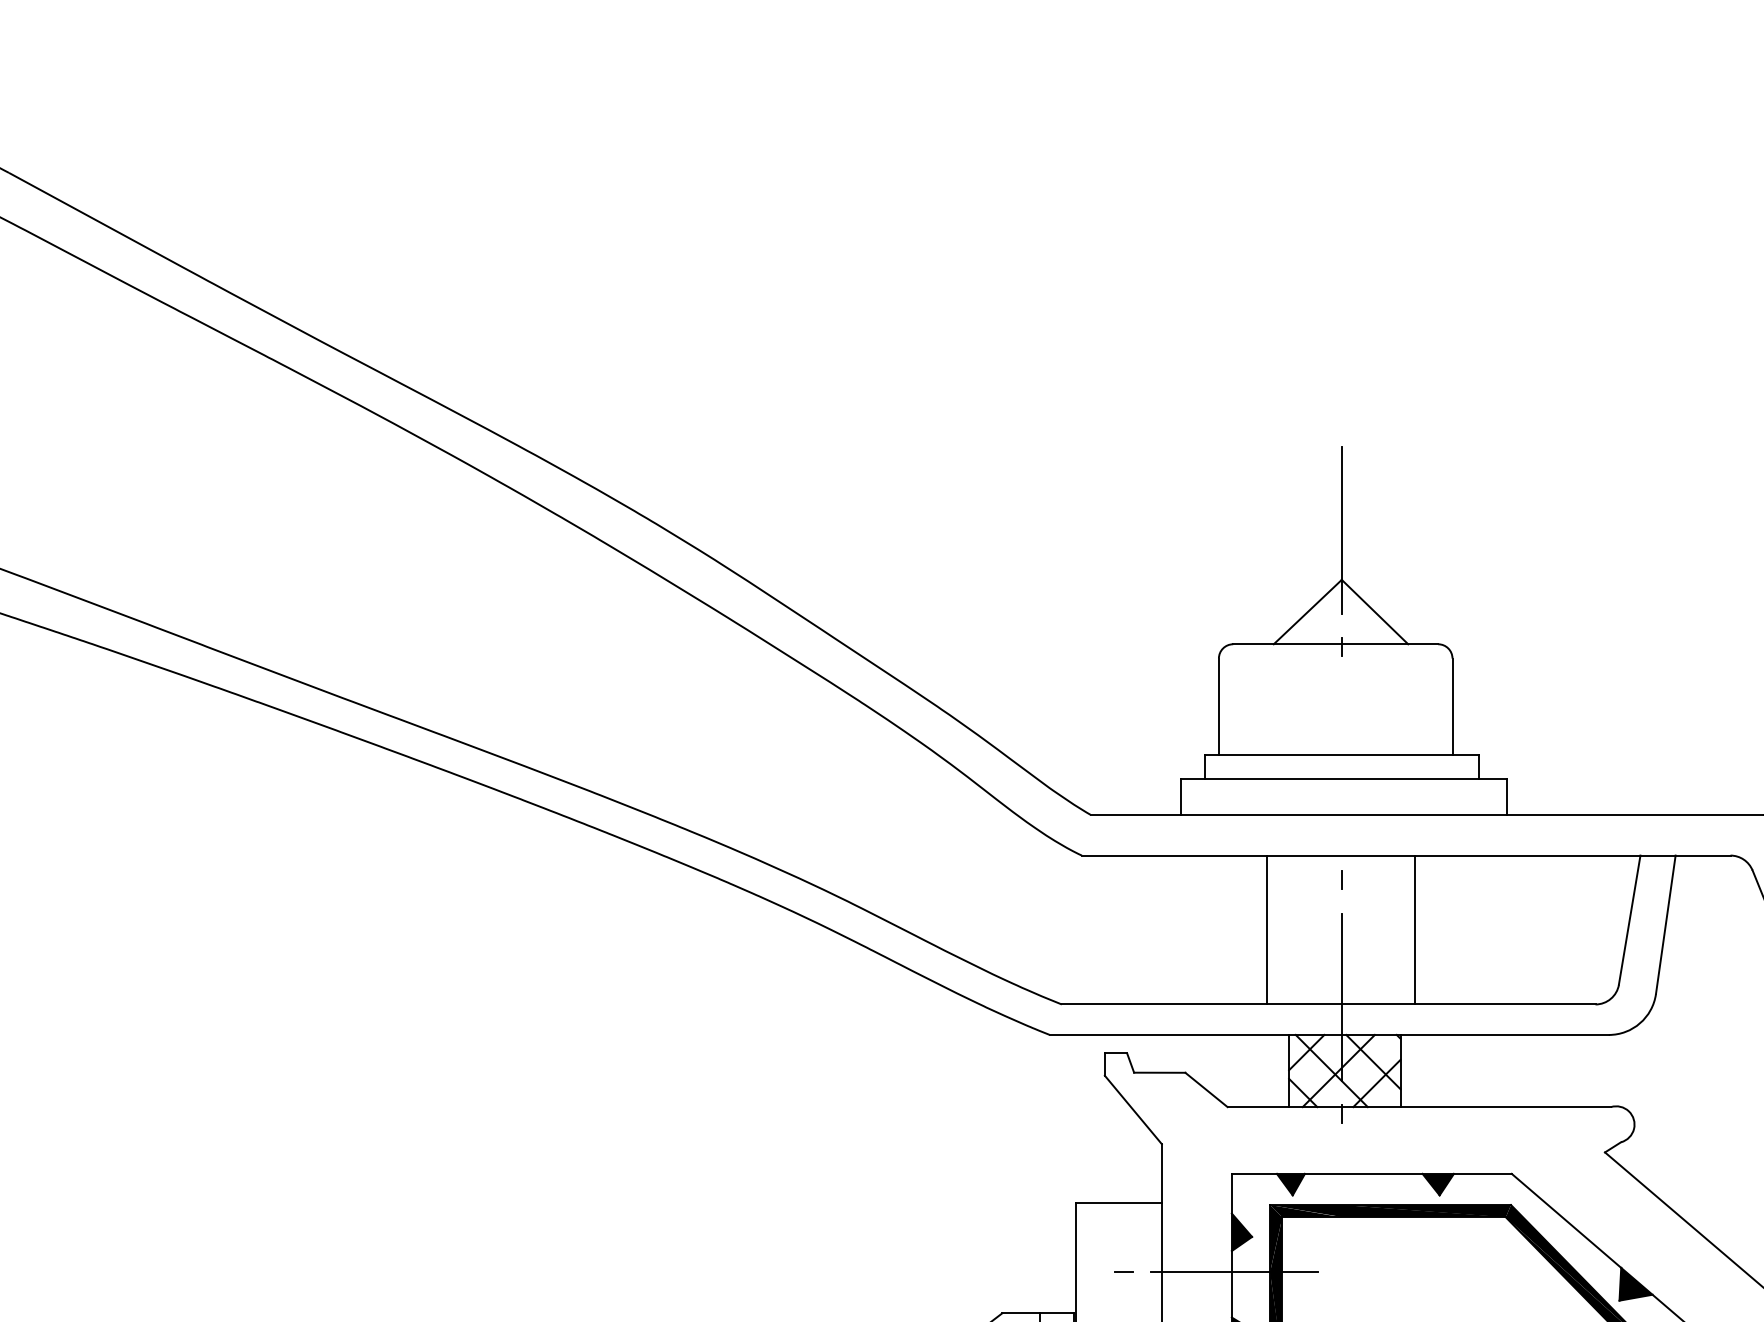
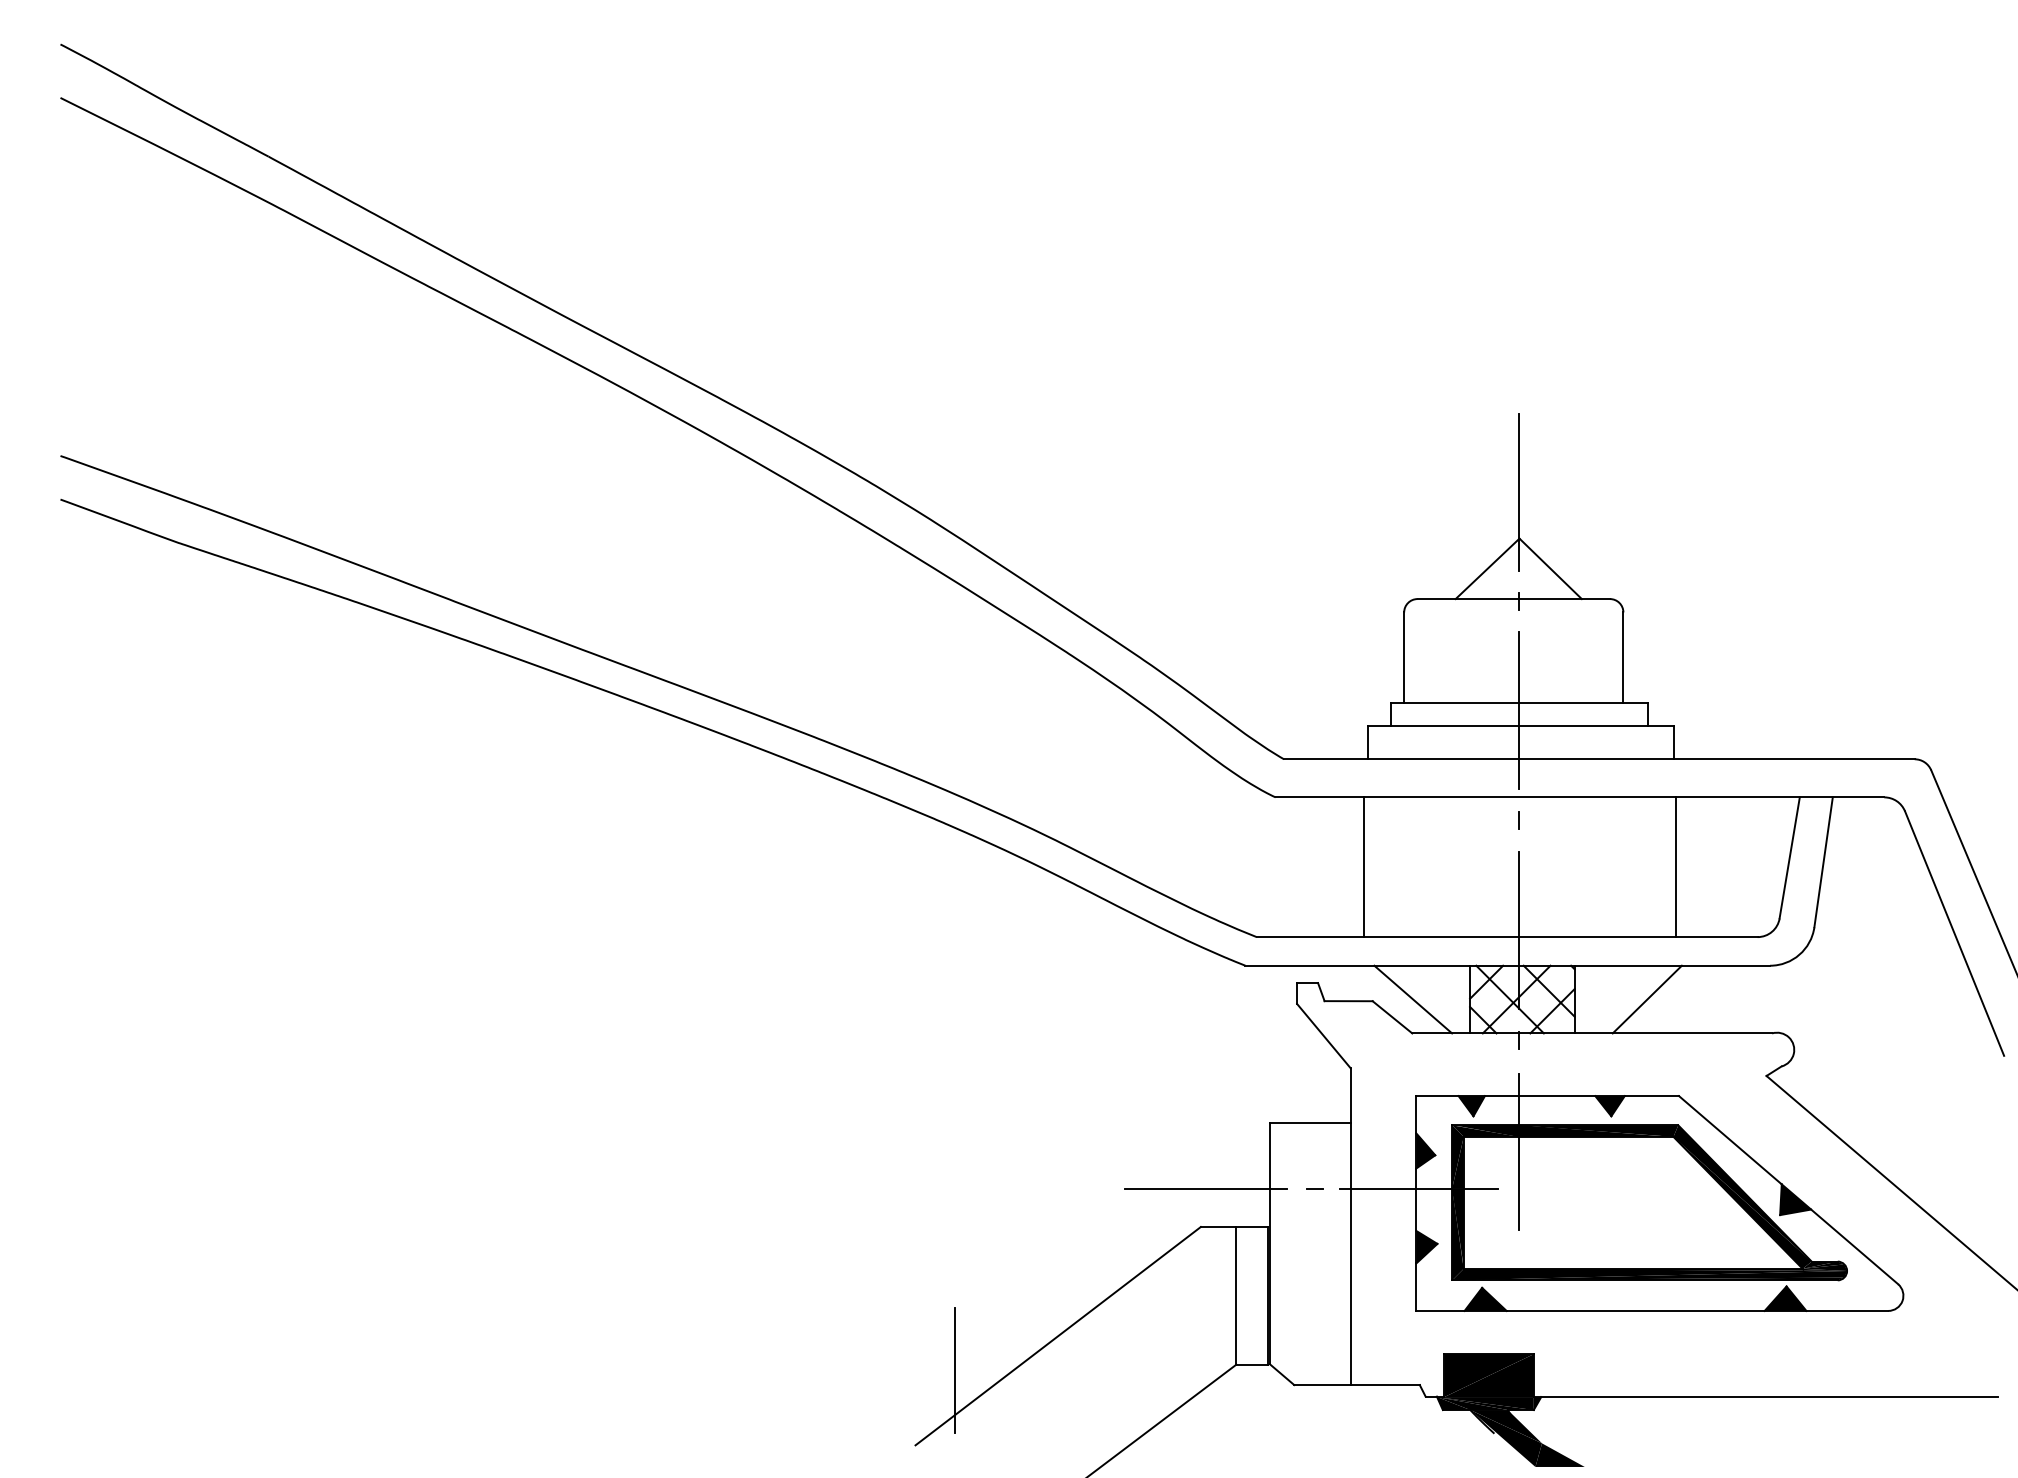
line: (1341, 763) -> (1519, 710), added
line: (1267, 930) -> (1364, 867), moved
line: (1415, 930) -> (1676, 867), moved
line: (1228, 1070) -> (1413, 999), added
line: (1477, 1070) -> (1646, 999), added
line: (1341, 1232) -> (1519, 1151), added
line: (1007, 1272) -> (1205, 1188), added

